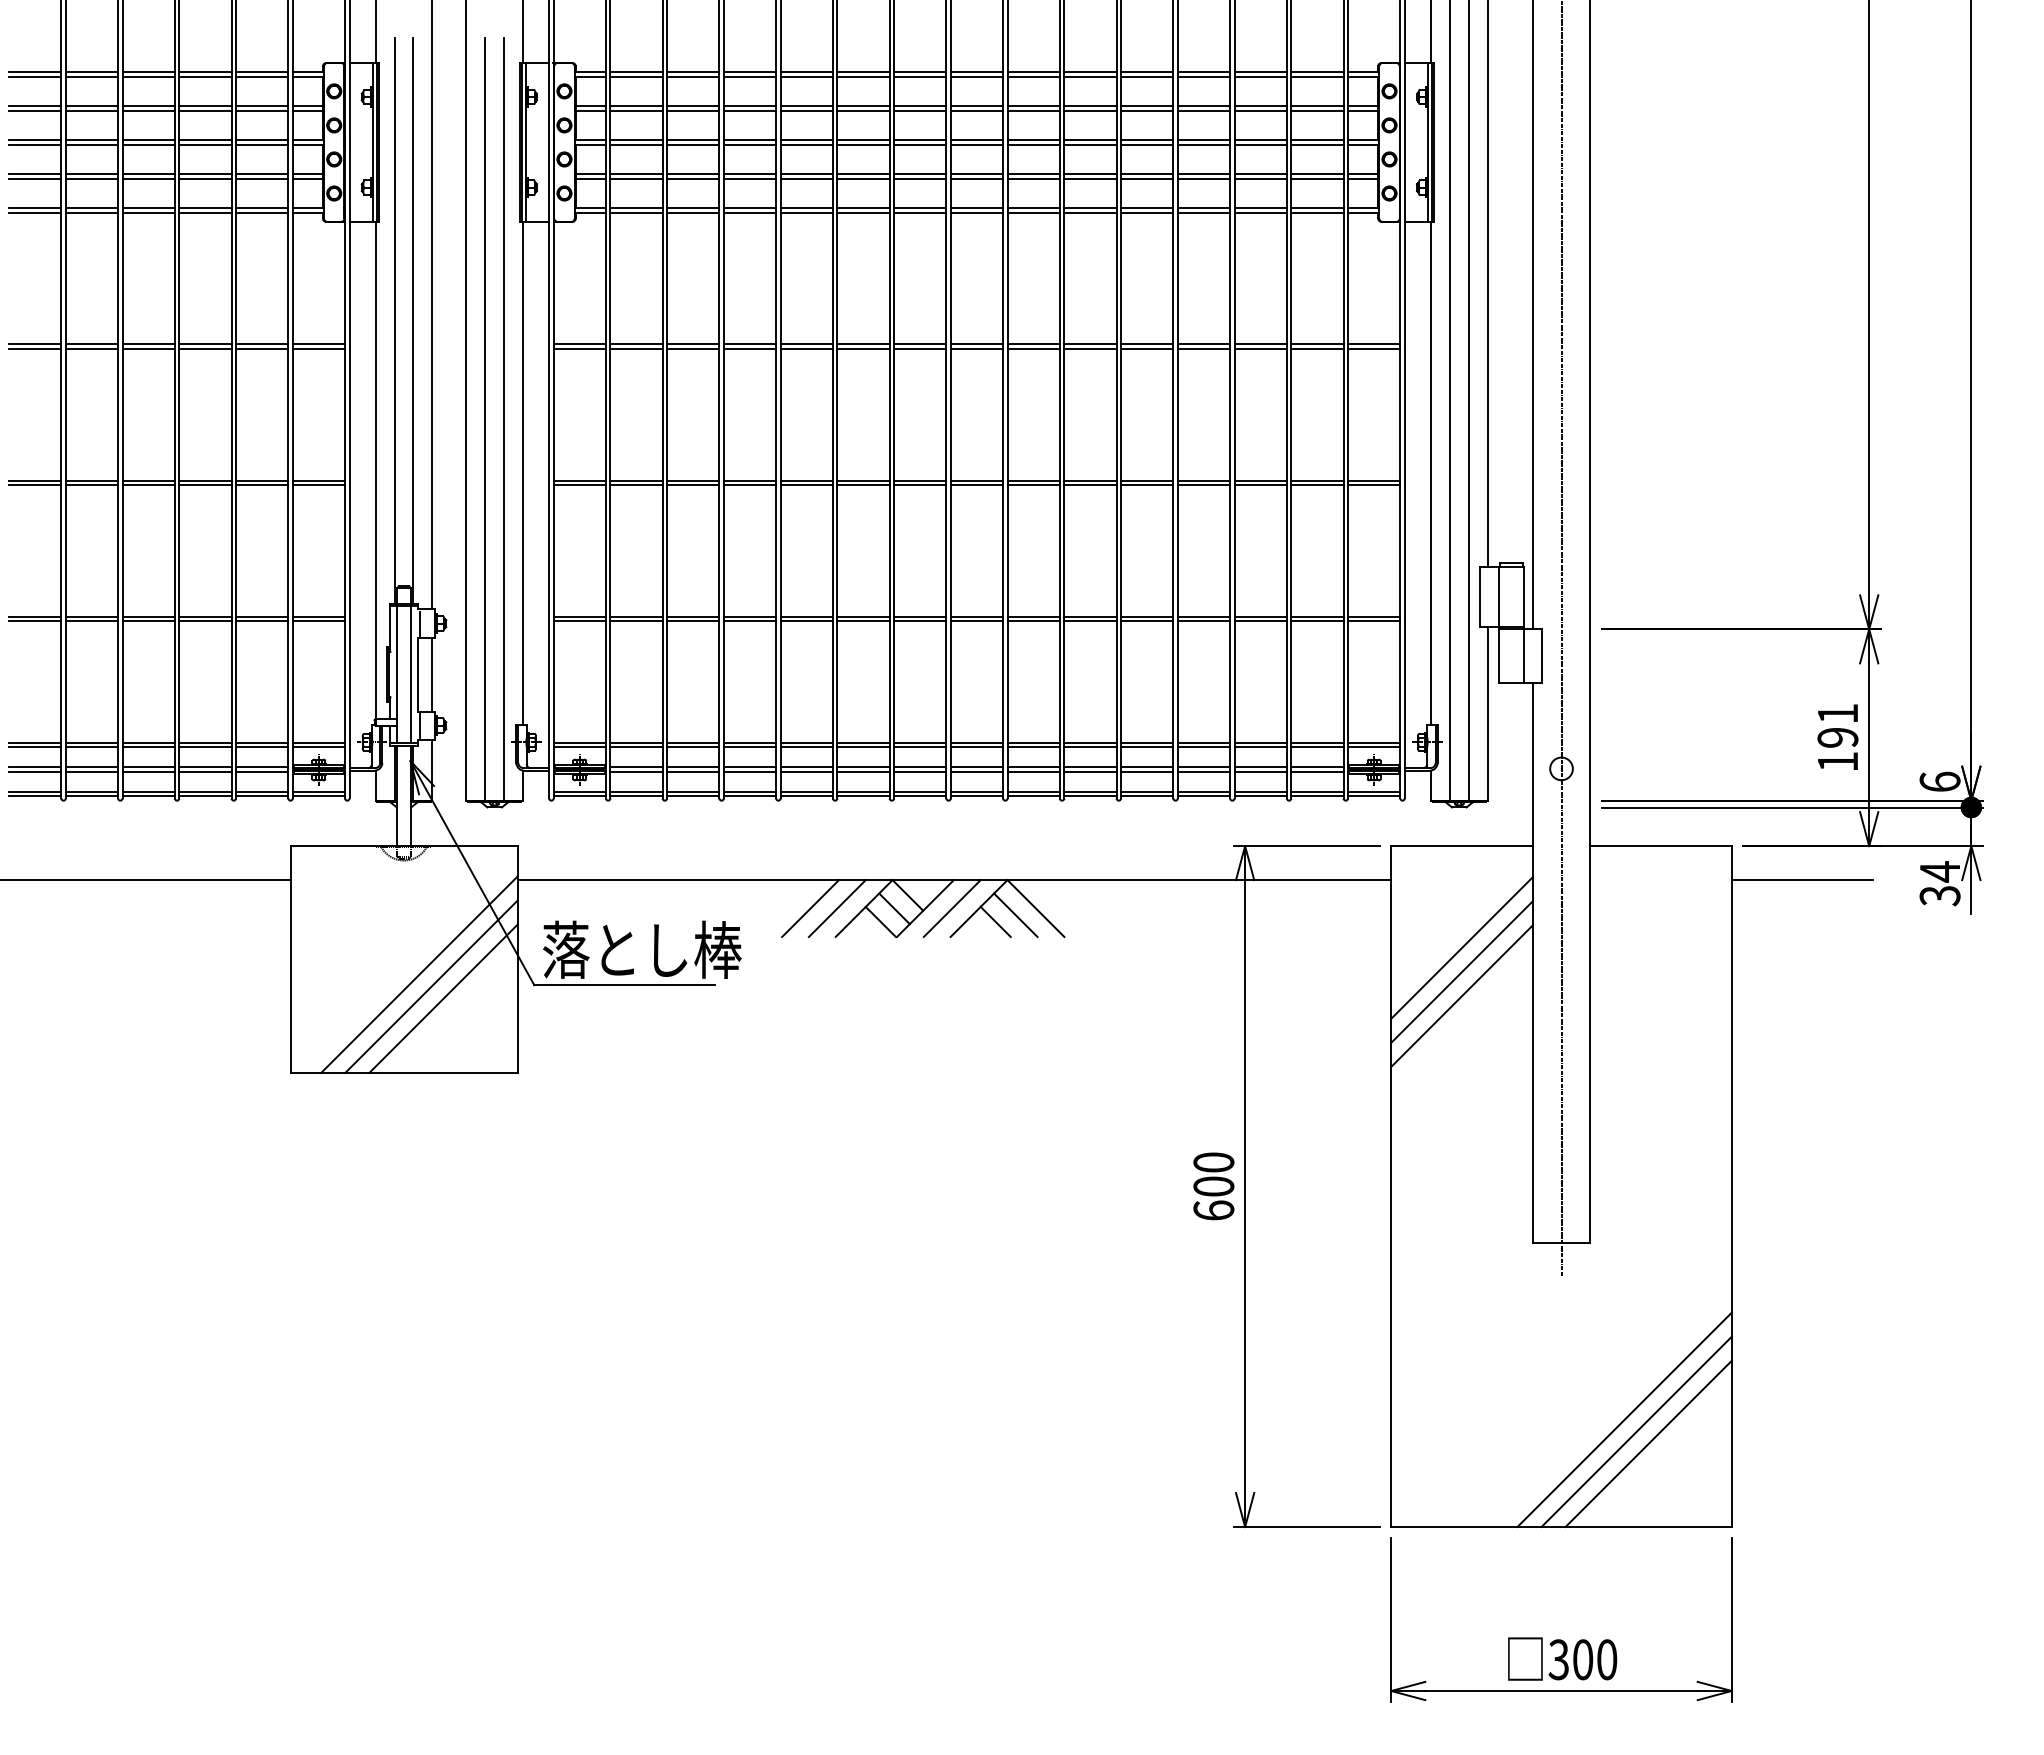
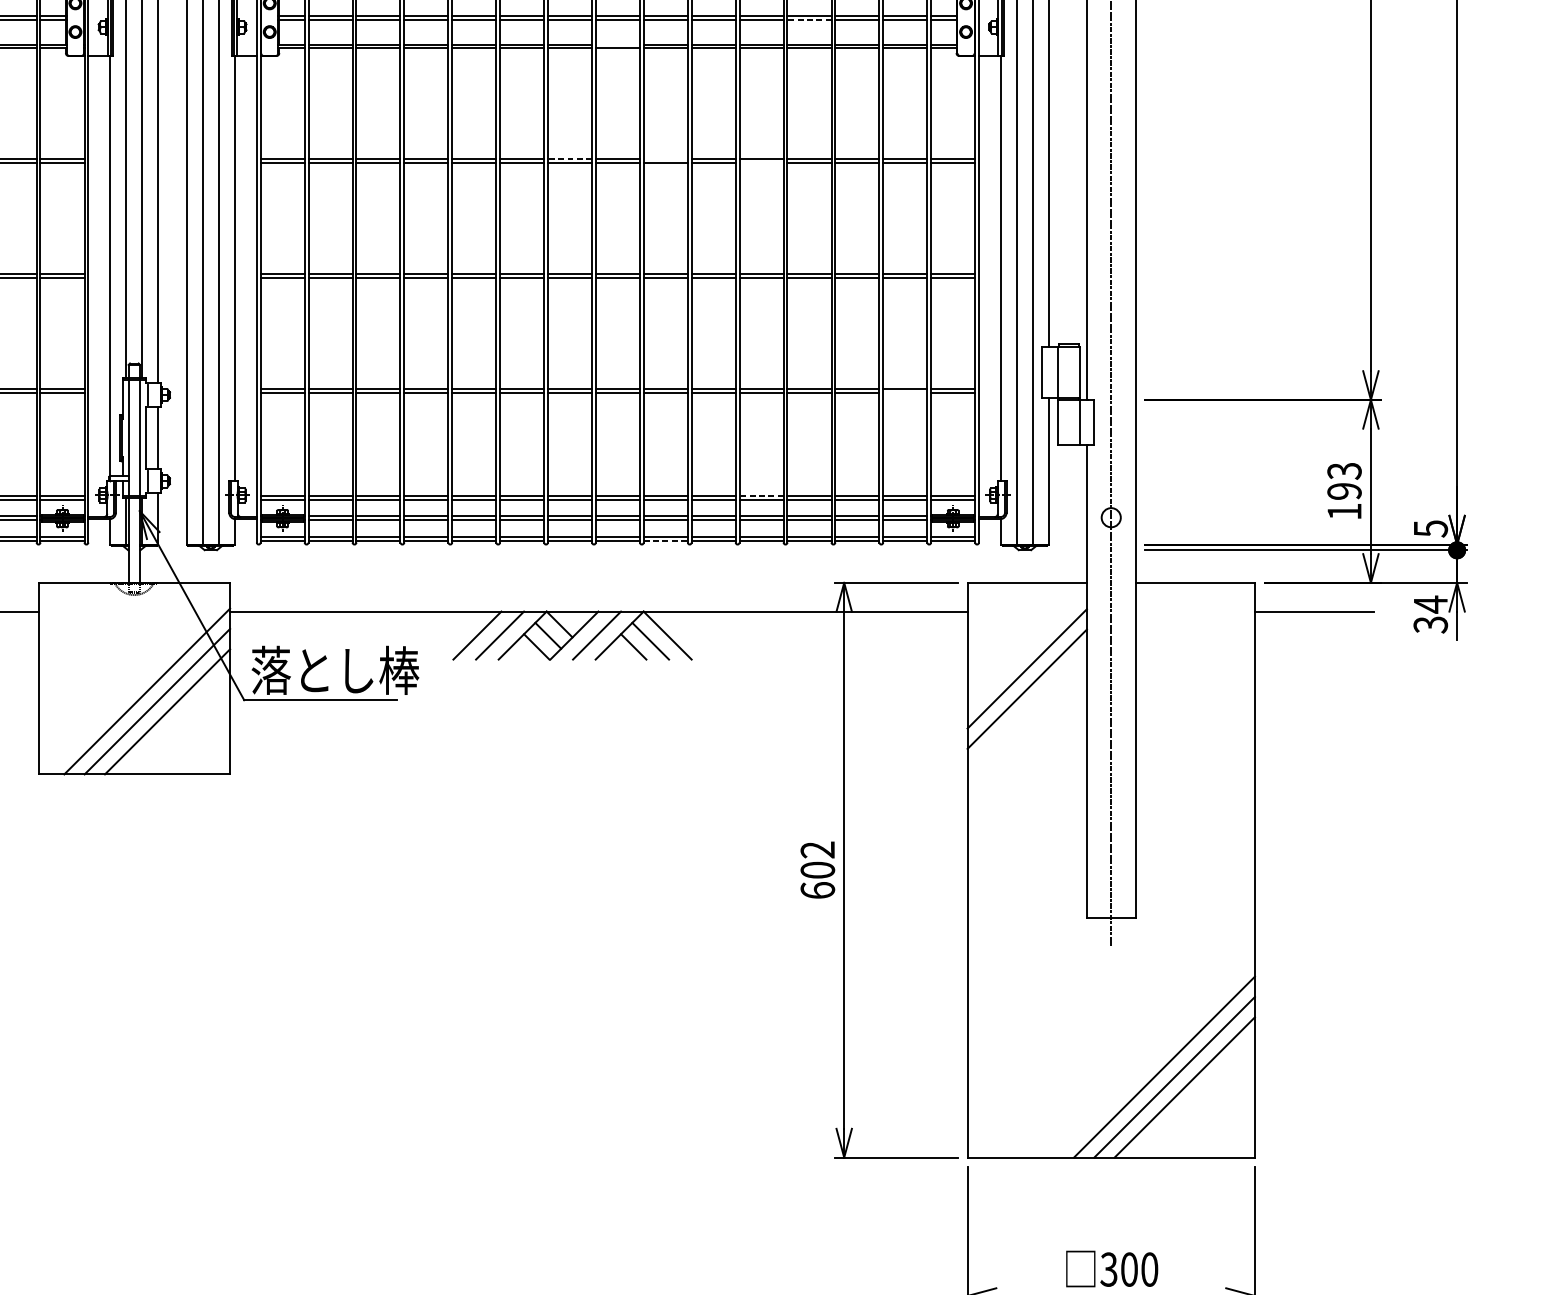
line: (1203, 178) -> (809, 19), solid -> dashed
line: (976, 208) -> (617, 44), removed
line: (919, 344) -> (569, 159), solid -> dashed
line: (1033, 344) -> (665, 159), removed
line: (1147, 349) -> (761, 163), removed
line: (1317, 621) -> (905, 393), removed
text: (1837, 714) -> (1344, 471), 191 -> 193
line: (1146, 742) -> (760, 495), solid -> dashed
text: (1939, 781) -> (1430, 528), 6 -> 5
line: (1034, 796) -> (666, 541), solid -> dashed
line: (1461, 995) -> (1026, 708), removed
text: (1213, 1162) -> (817, 849), 600 -> 602

